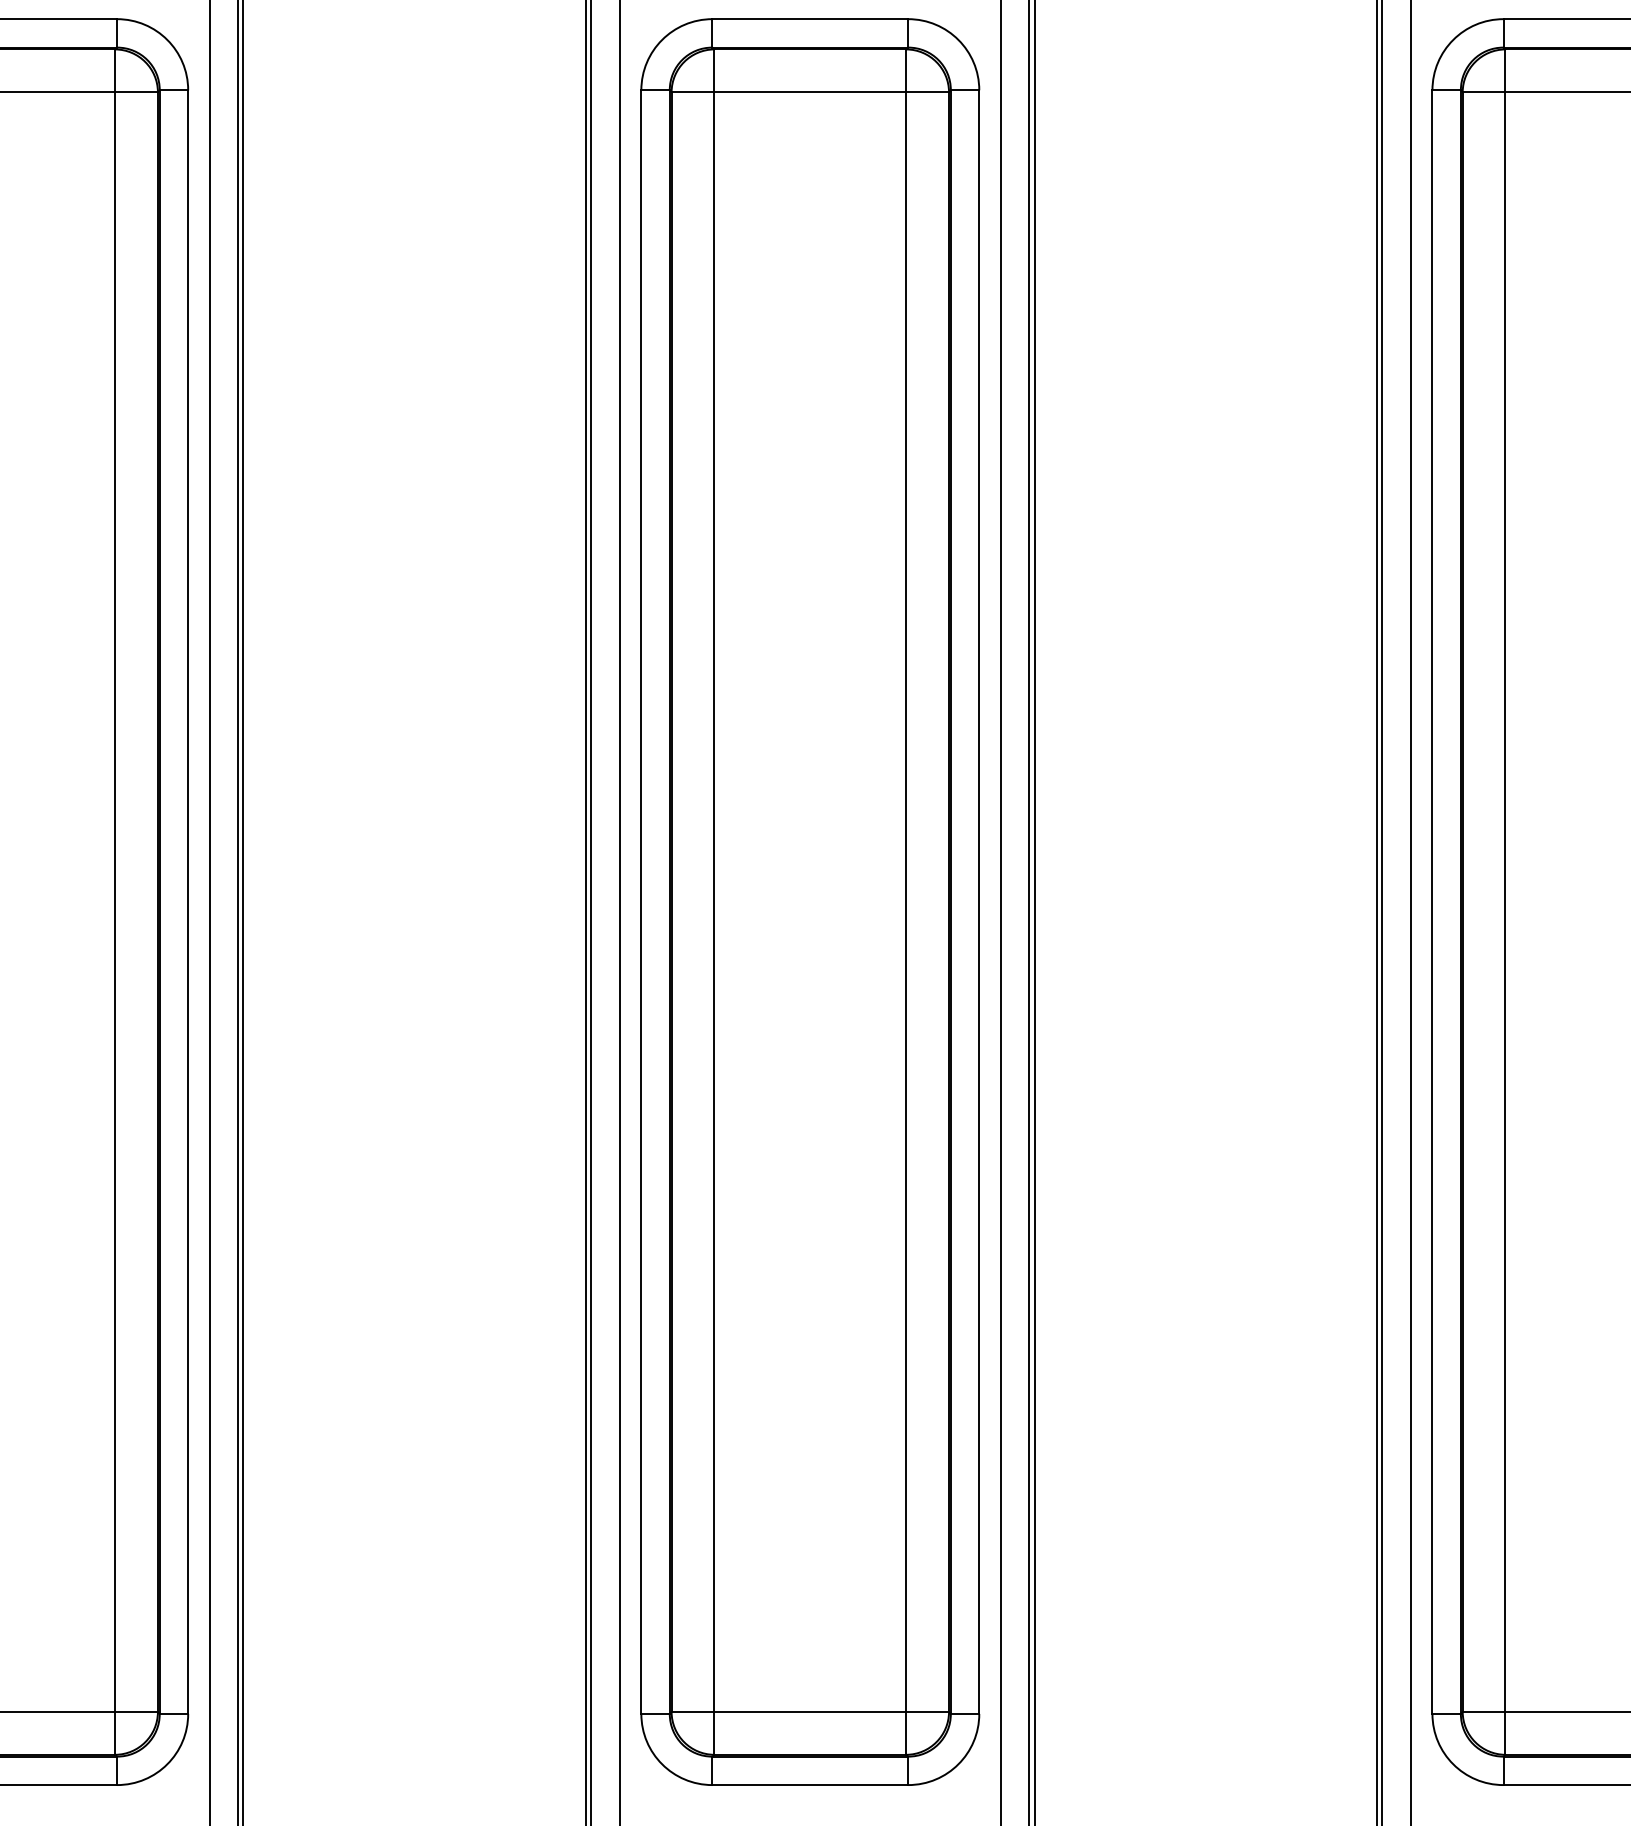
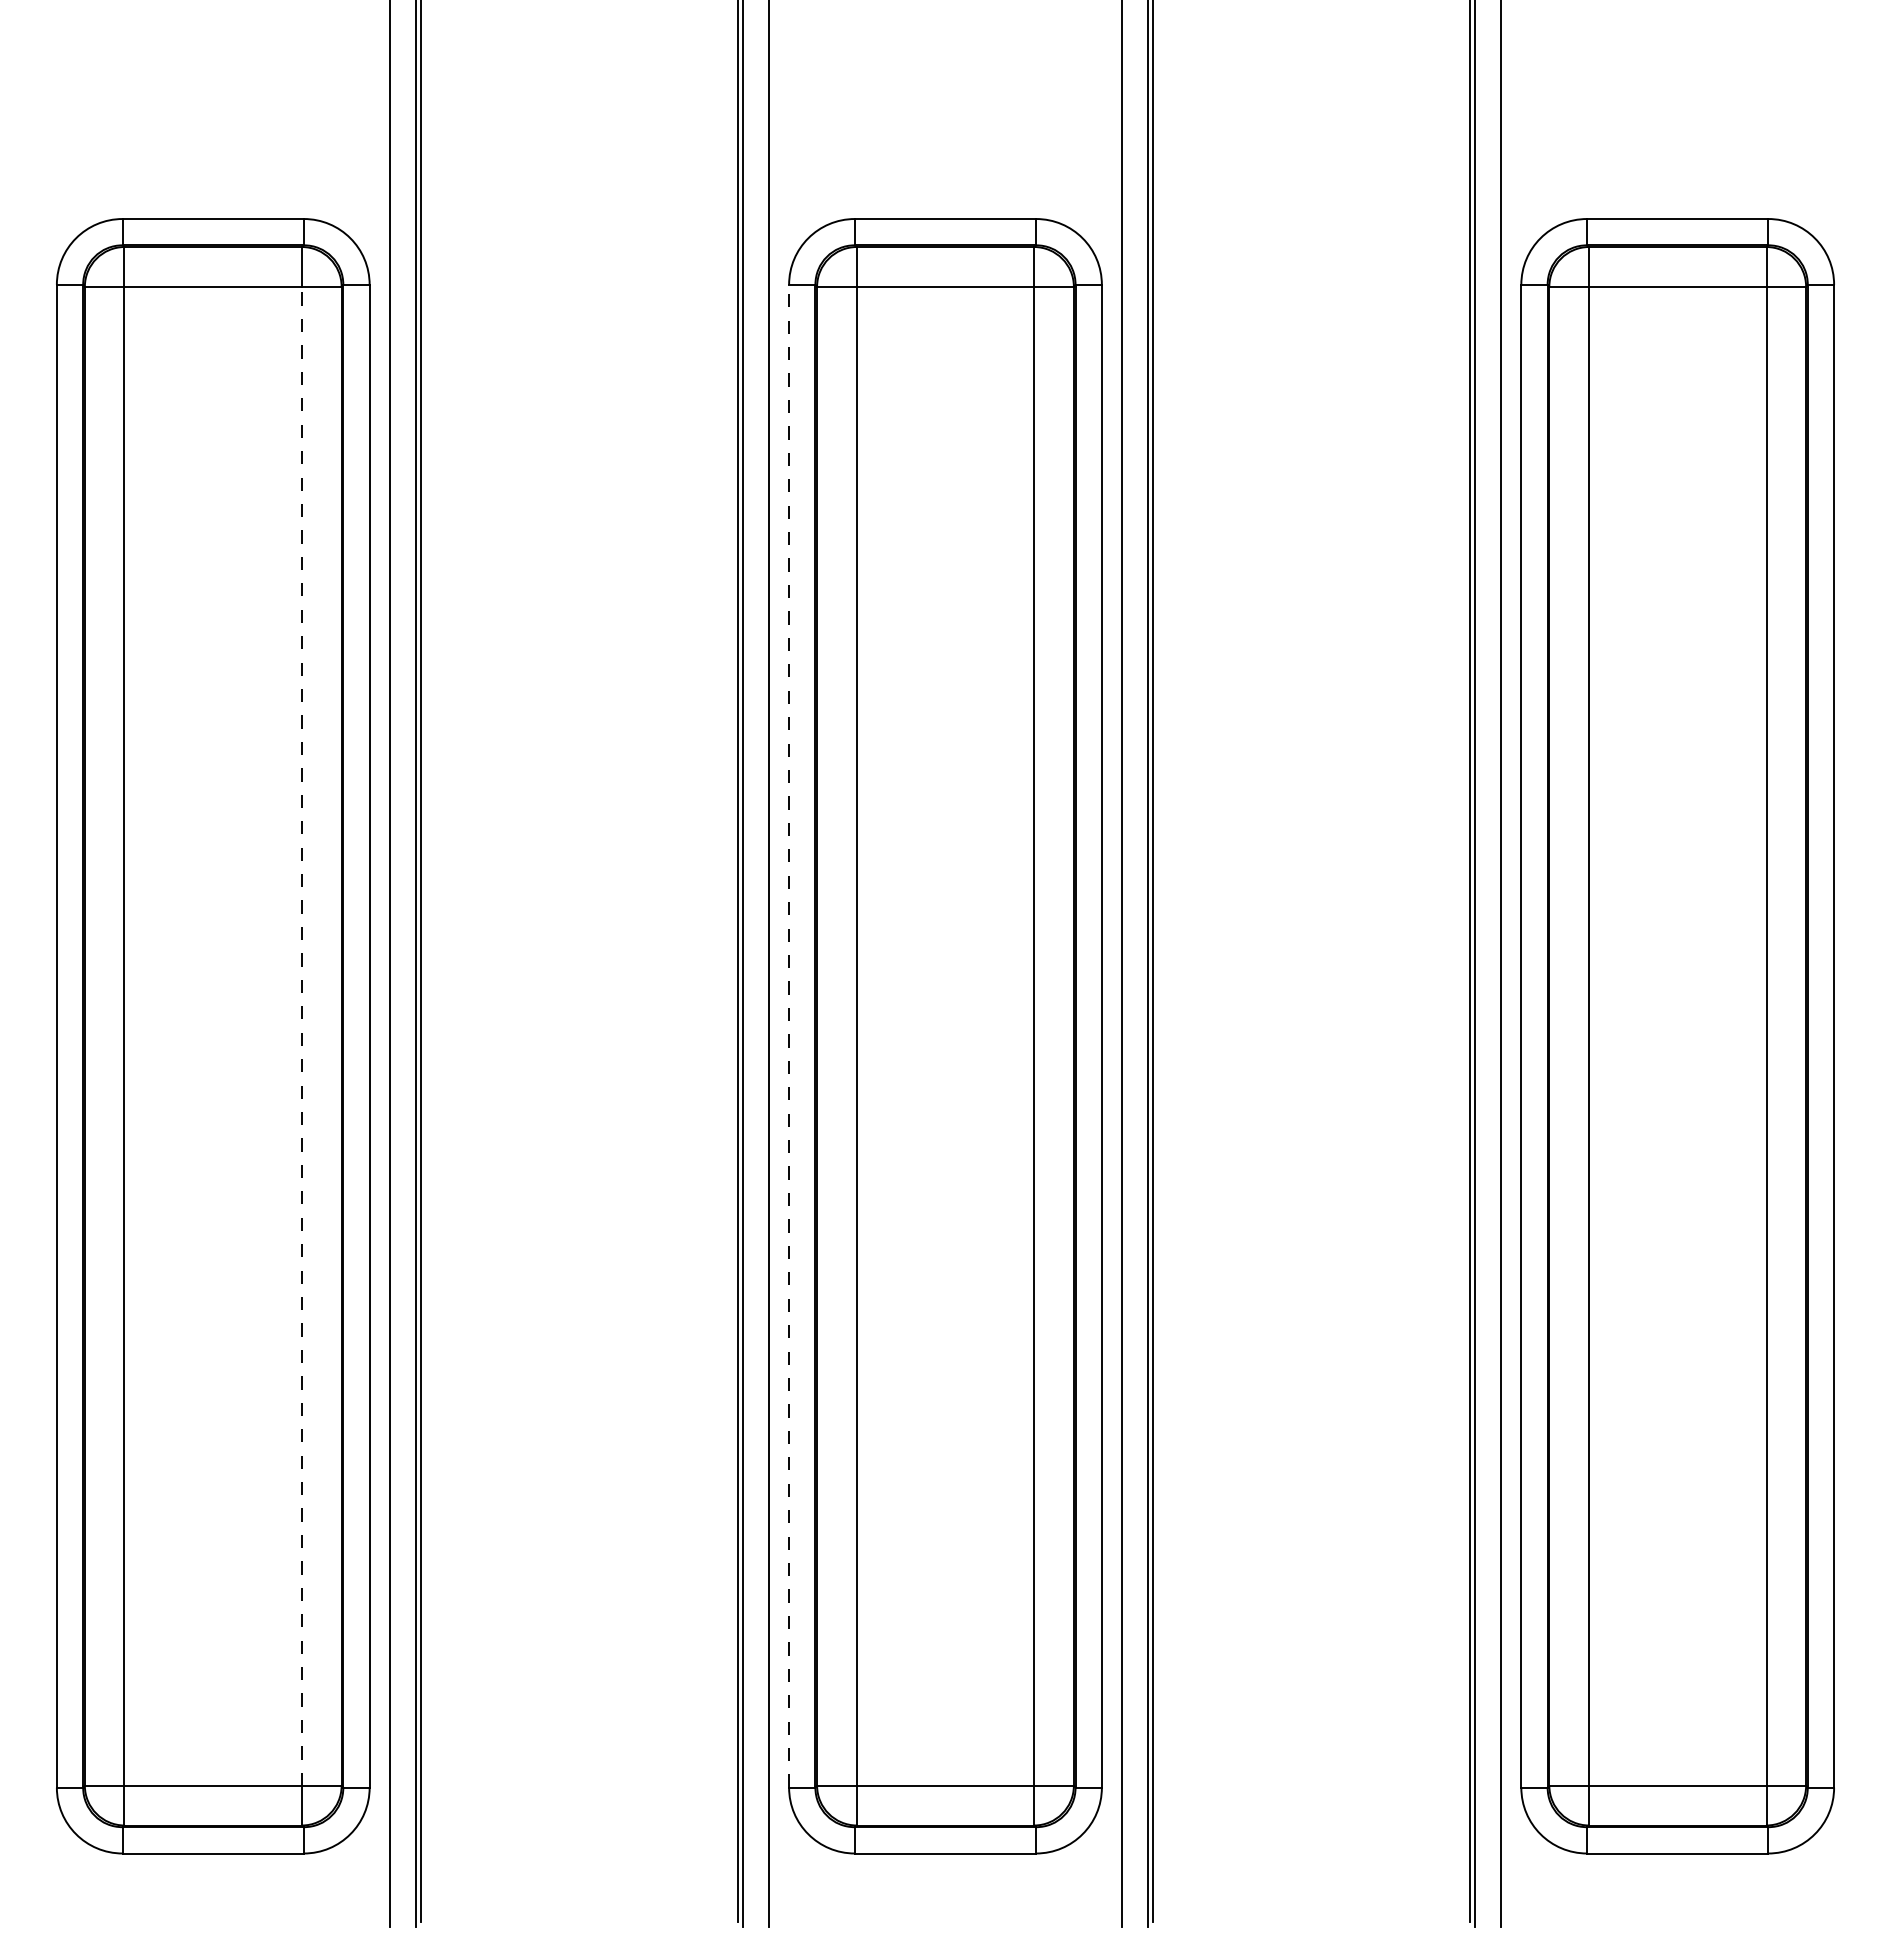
line: (641, 901) -> (789, 1035), solid -> dashed
line: (115, 902) -> (302, 1036), solid -> dashed

